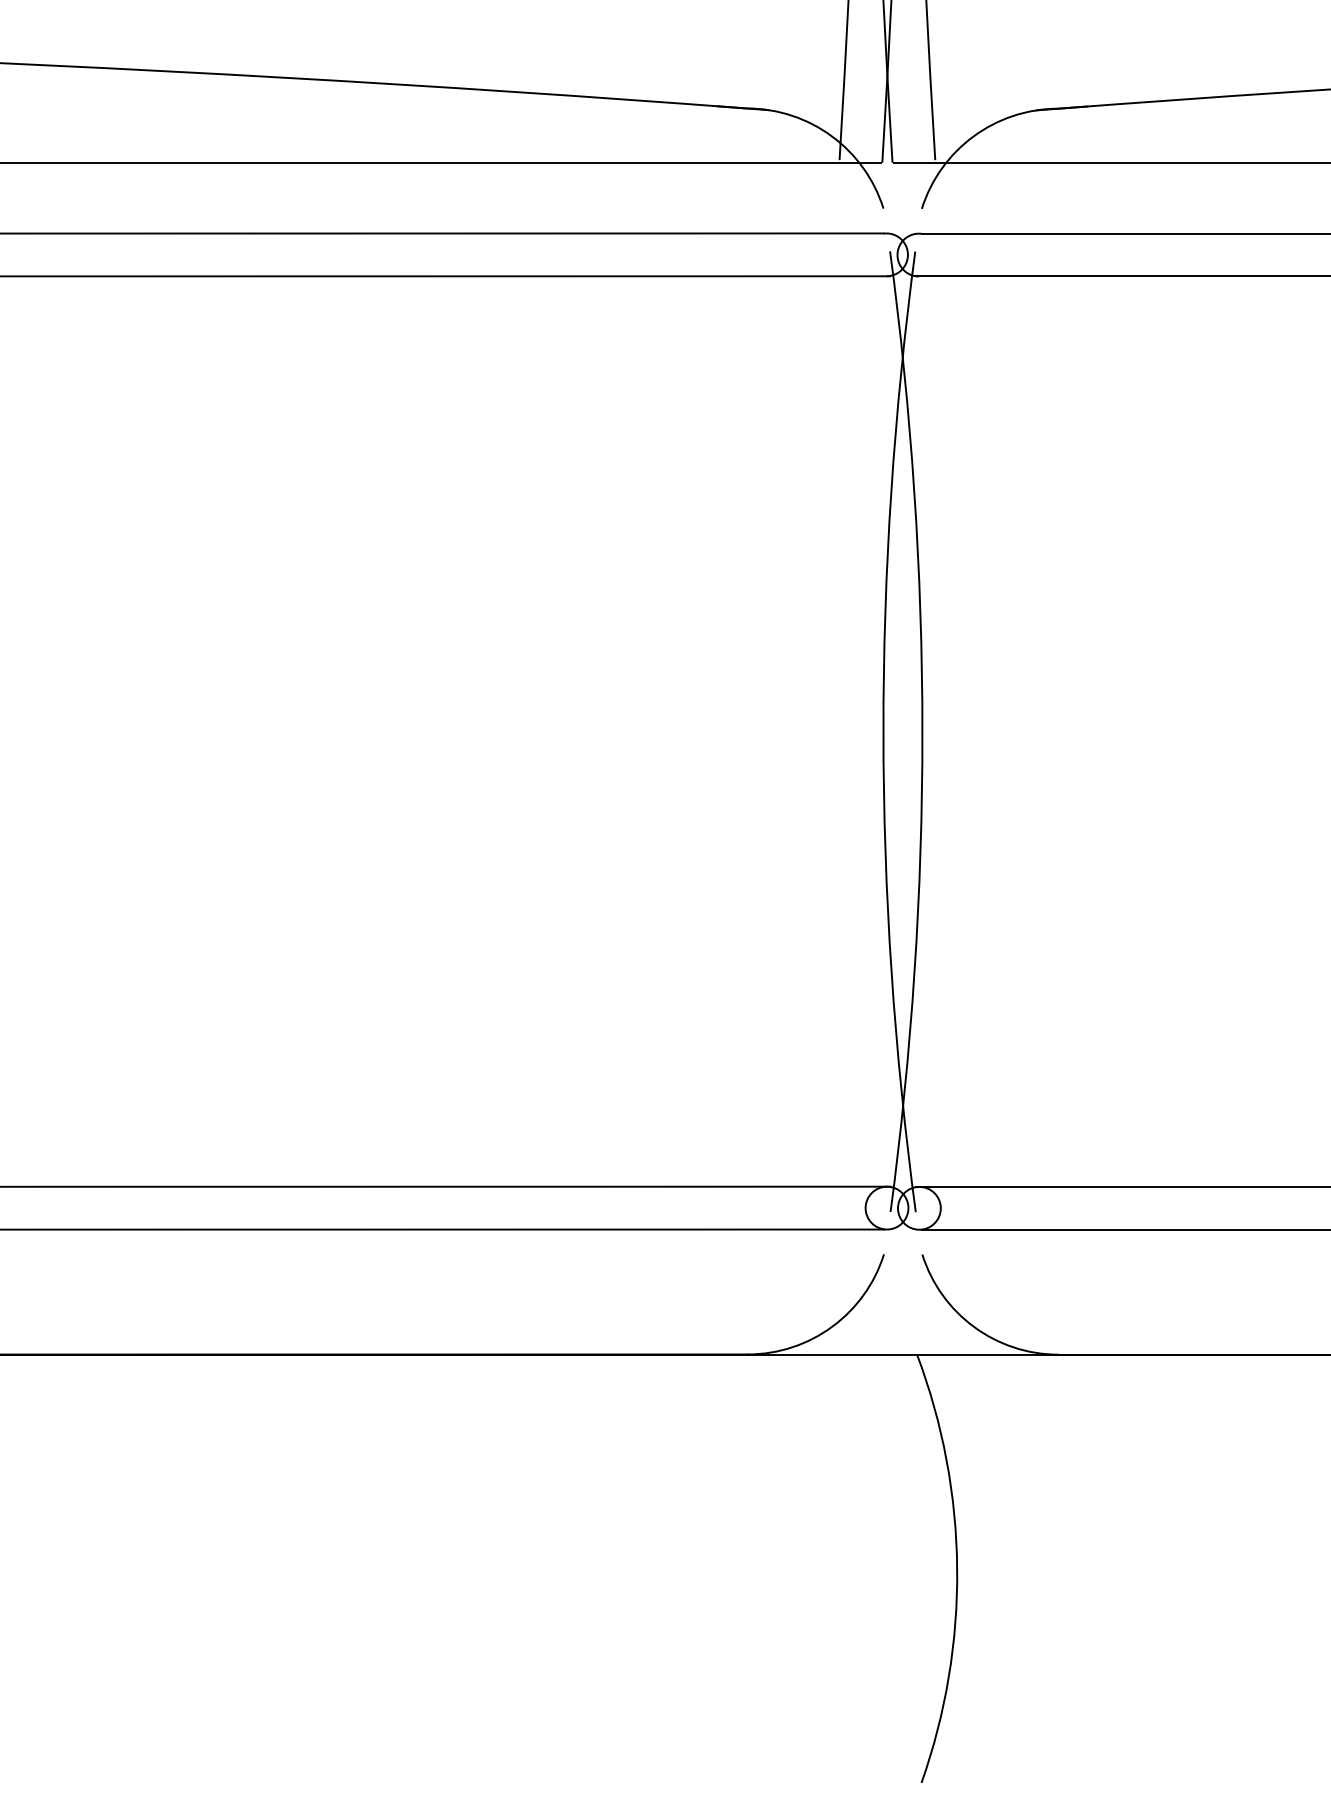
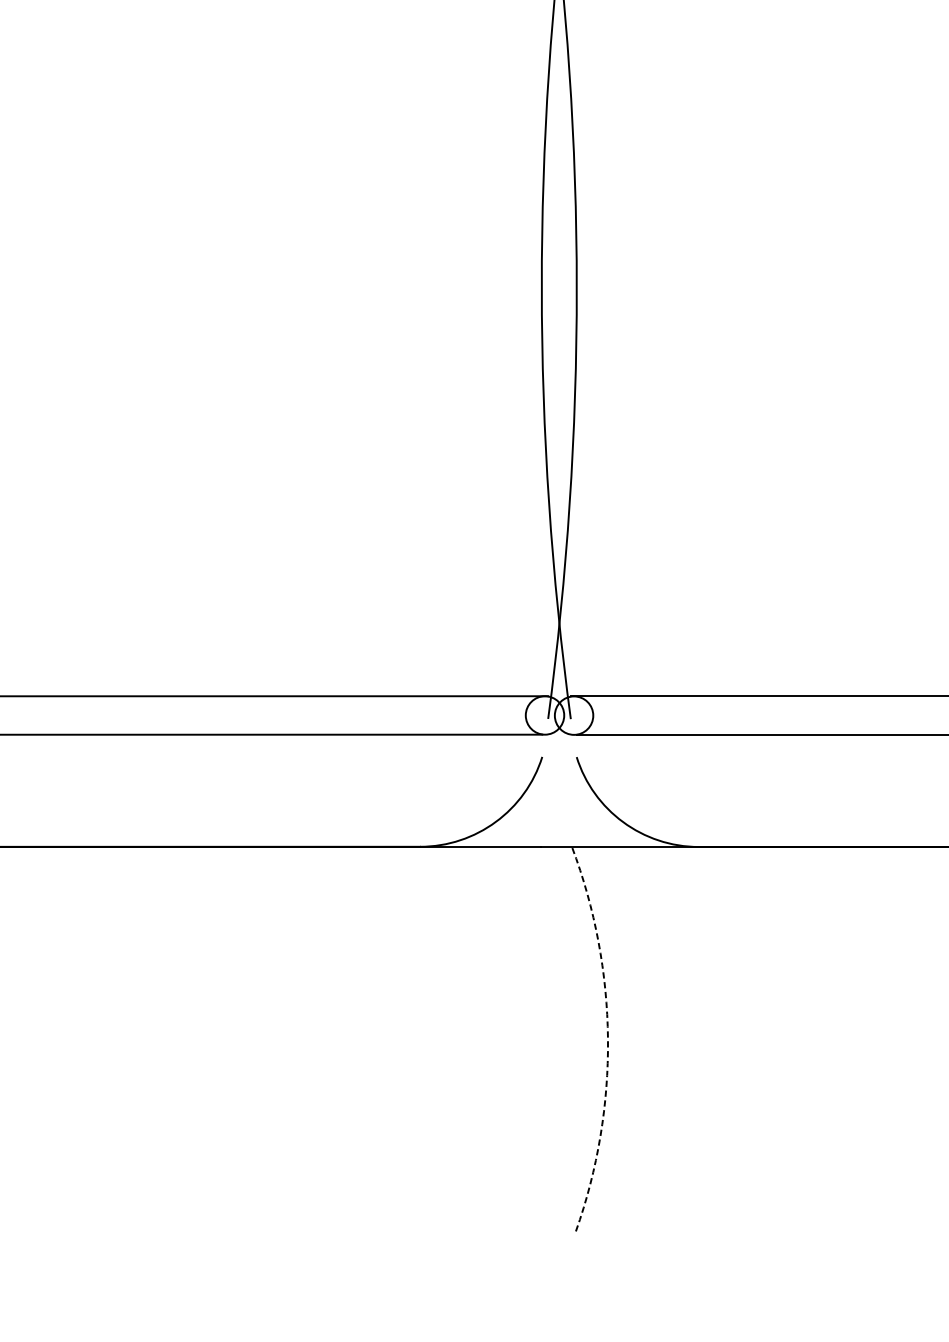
arc: (957, 1568) -> (608, 1038), solid -> dashed

